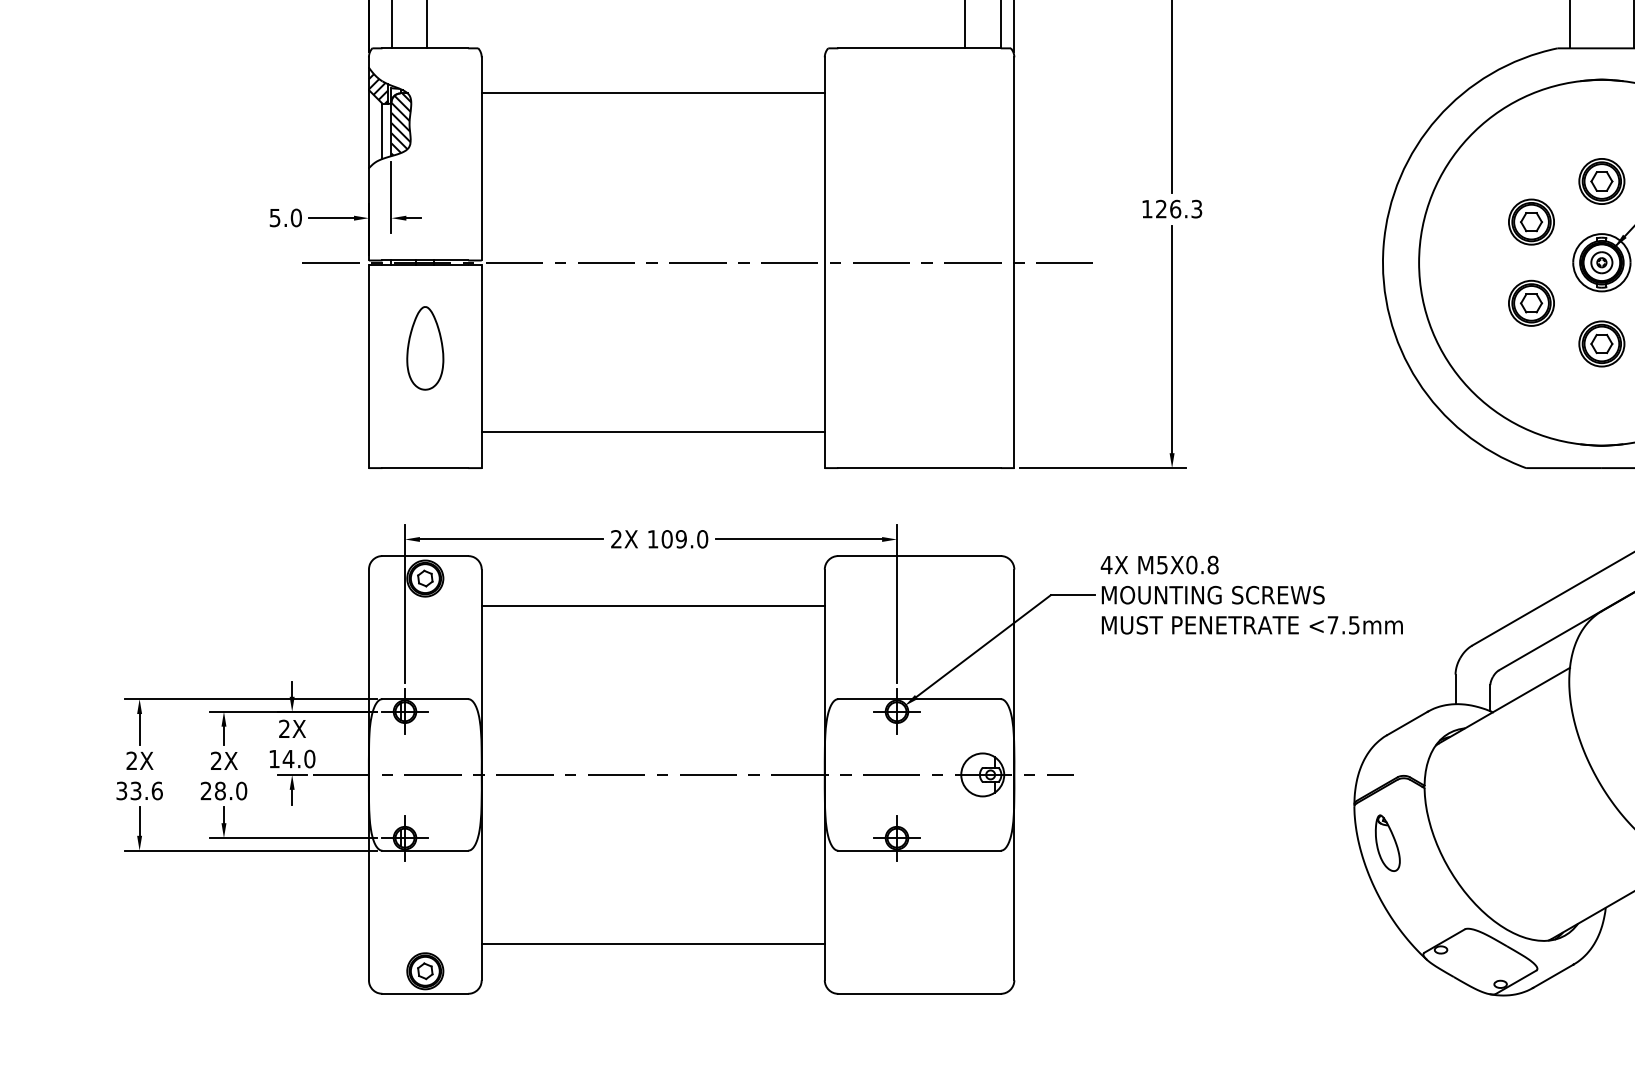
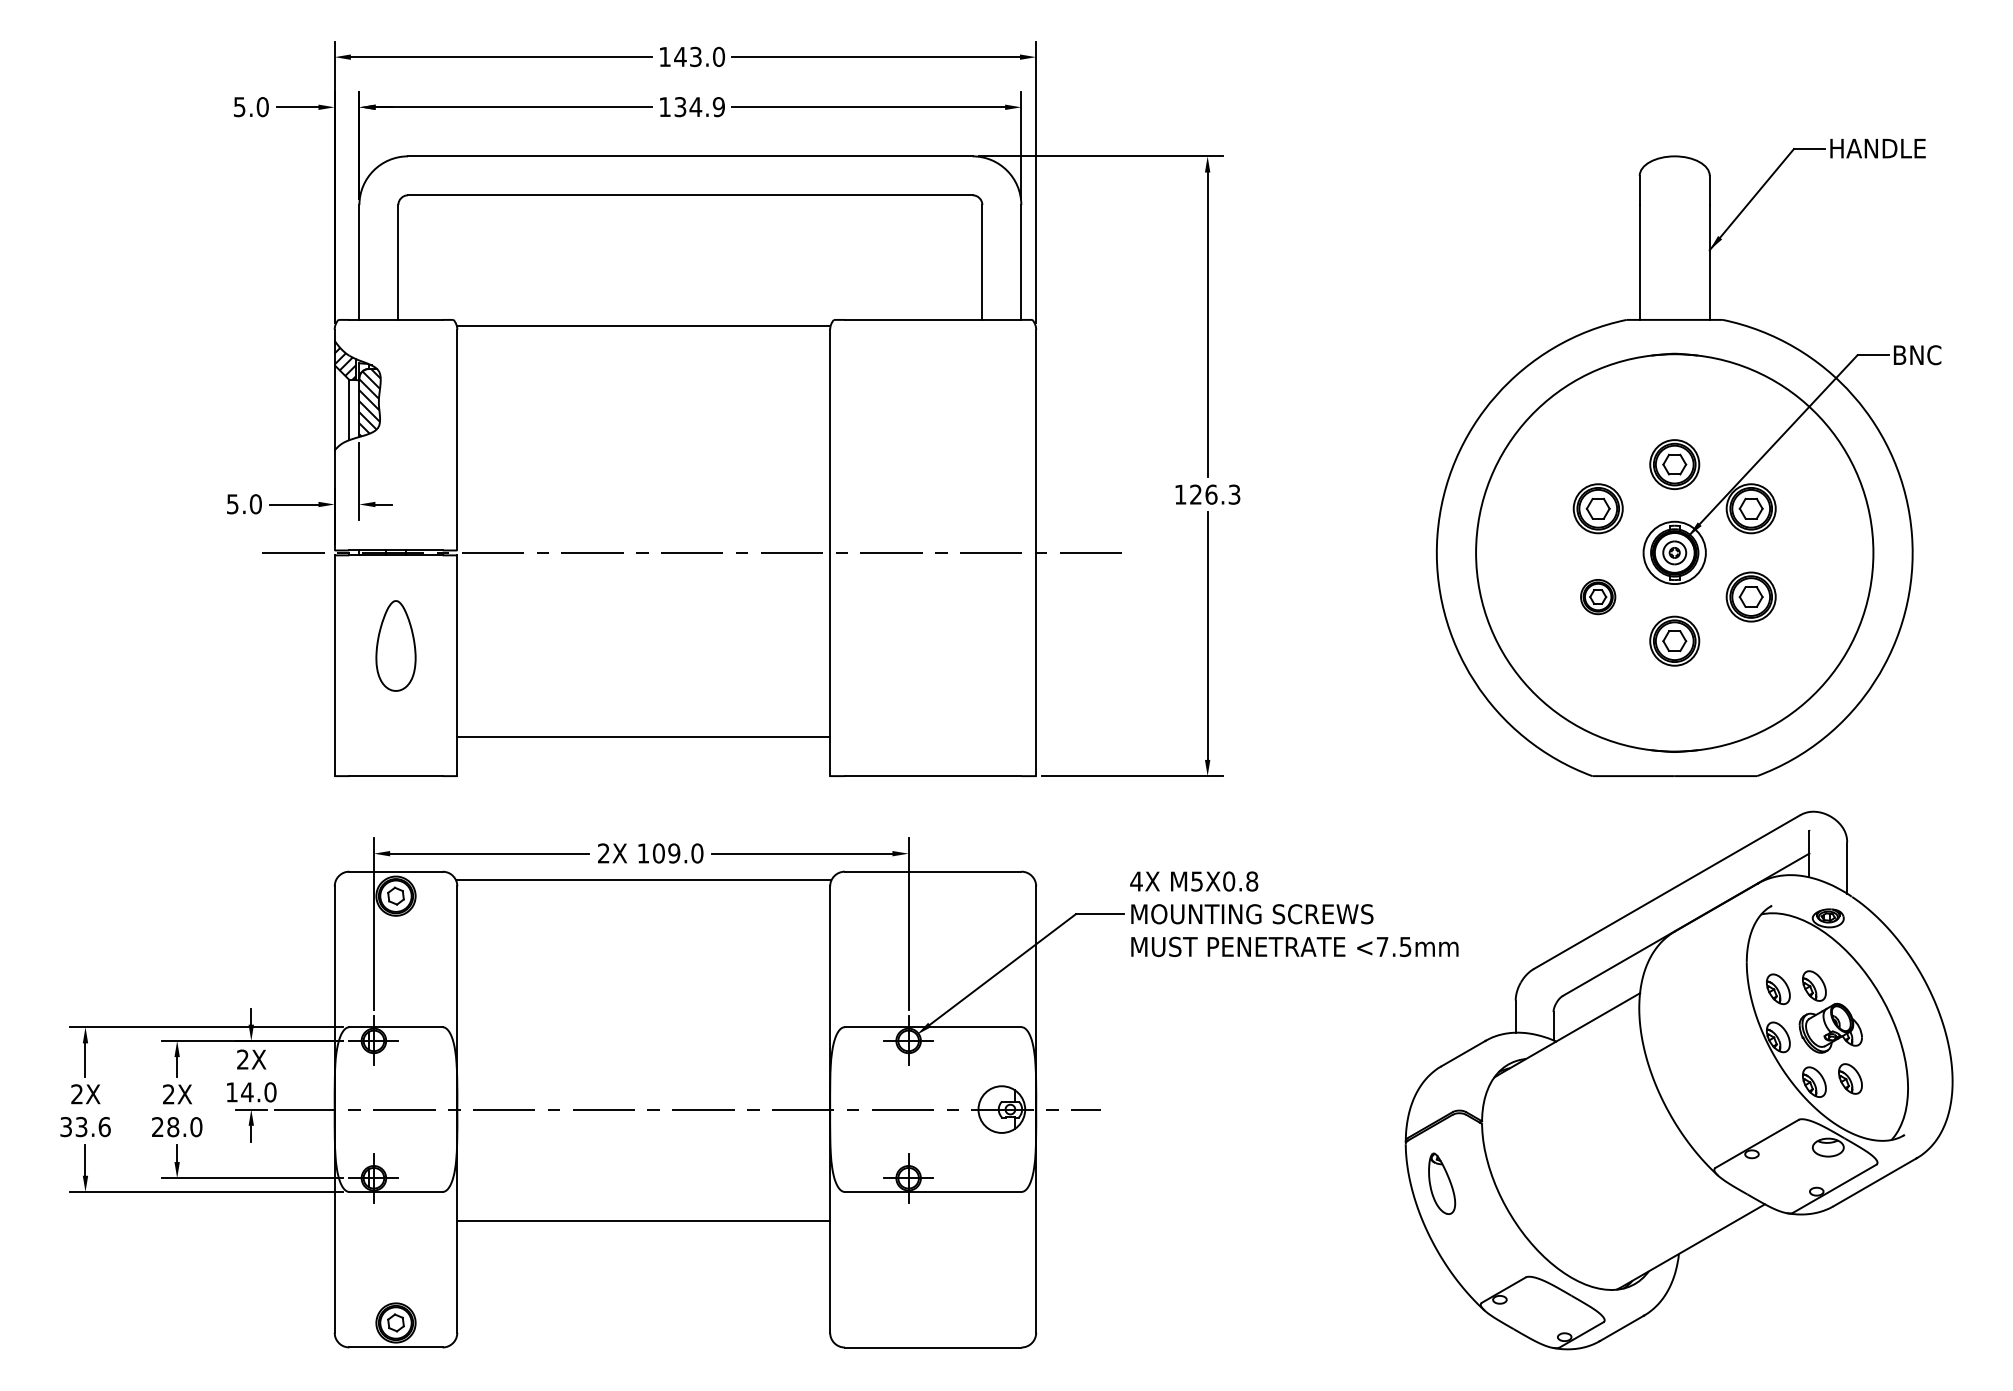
line: (653, 93) -> (643, 325), moved
part: (1530, 302) -> (1597, 596), size x0.7
line: (653, 605) -> (643, 879), moved
line: (653, 944) -> (643, 1220), moved

